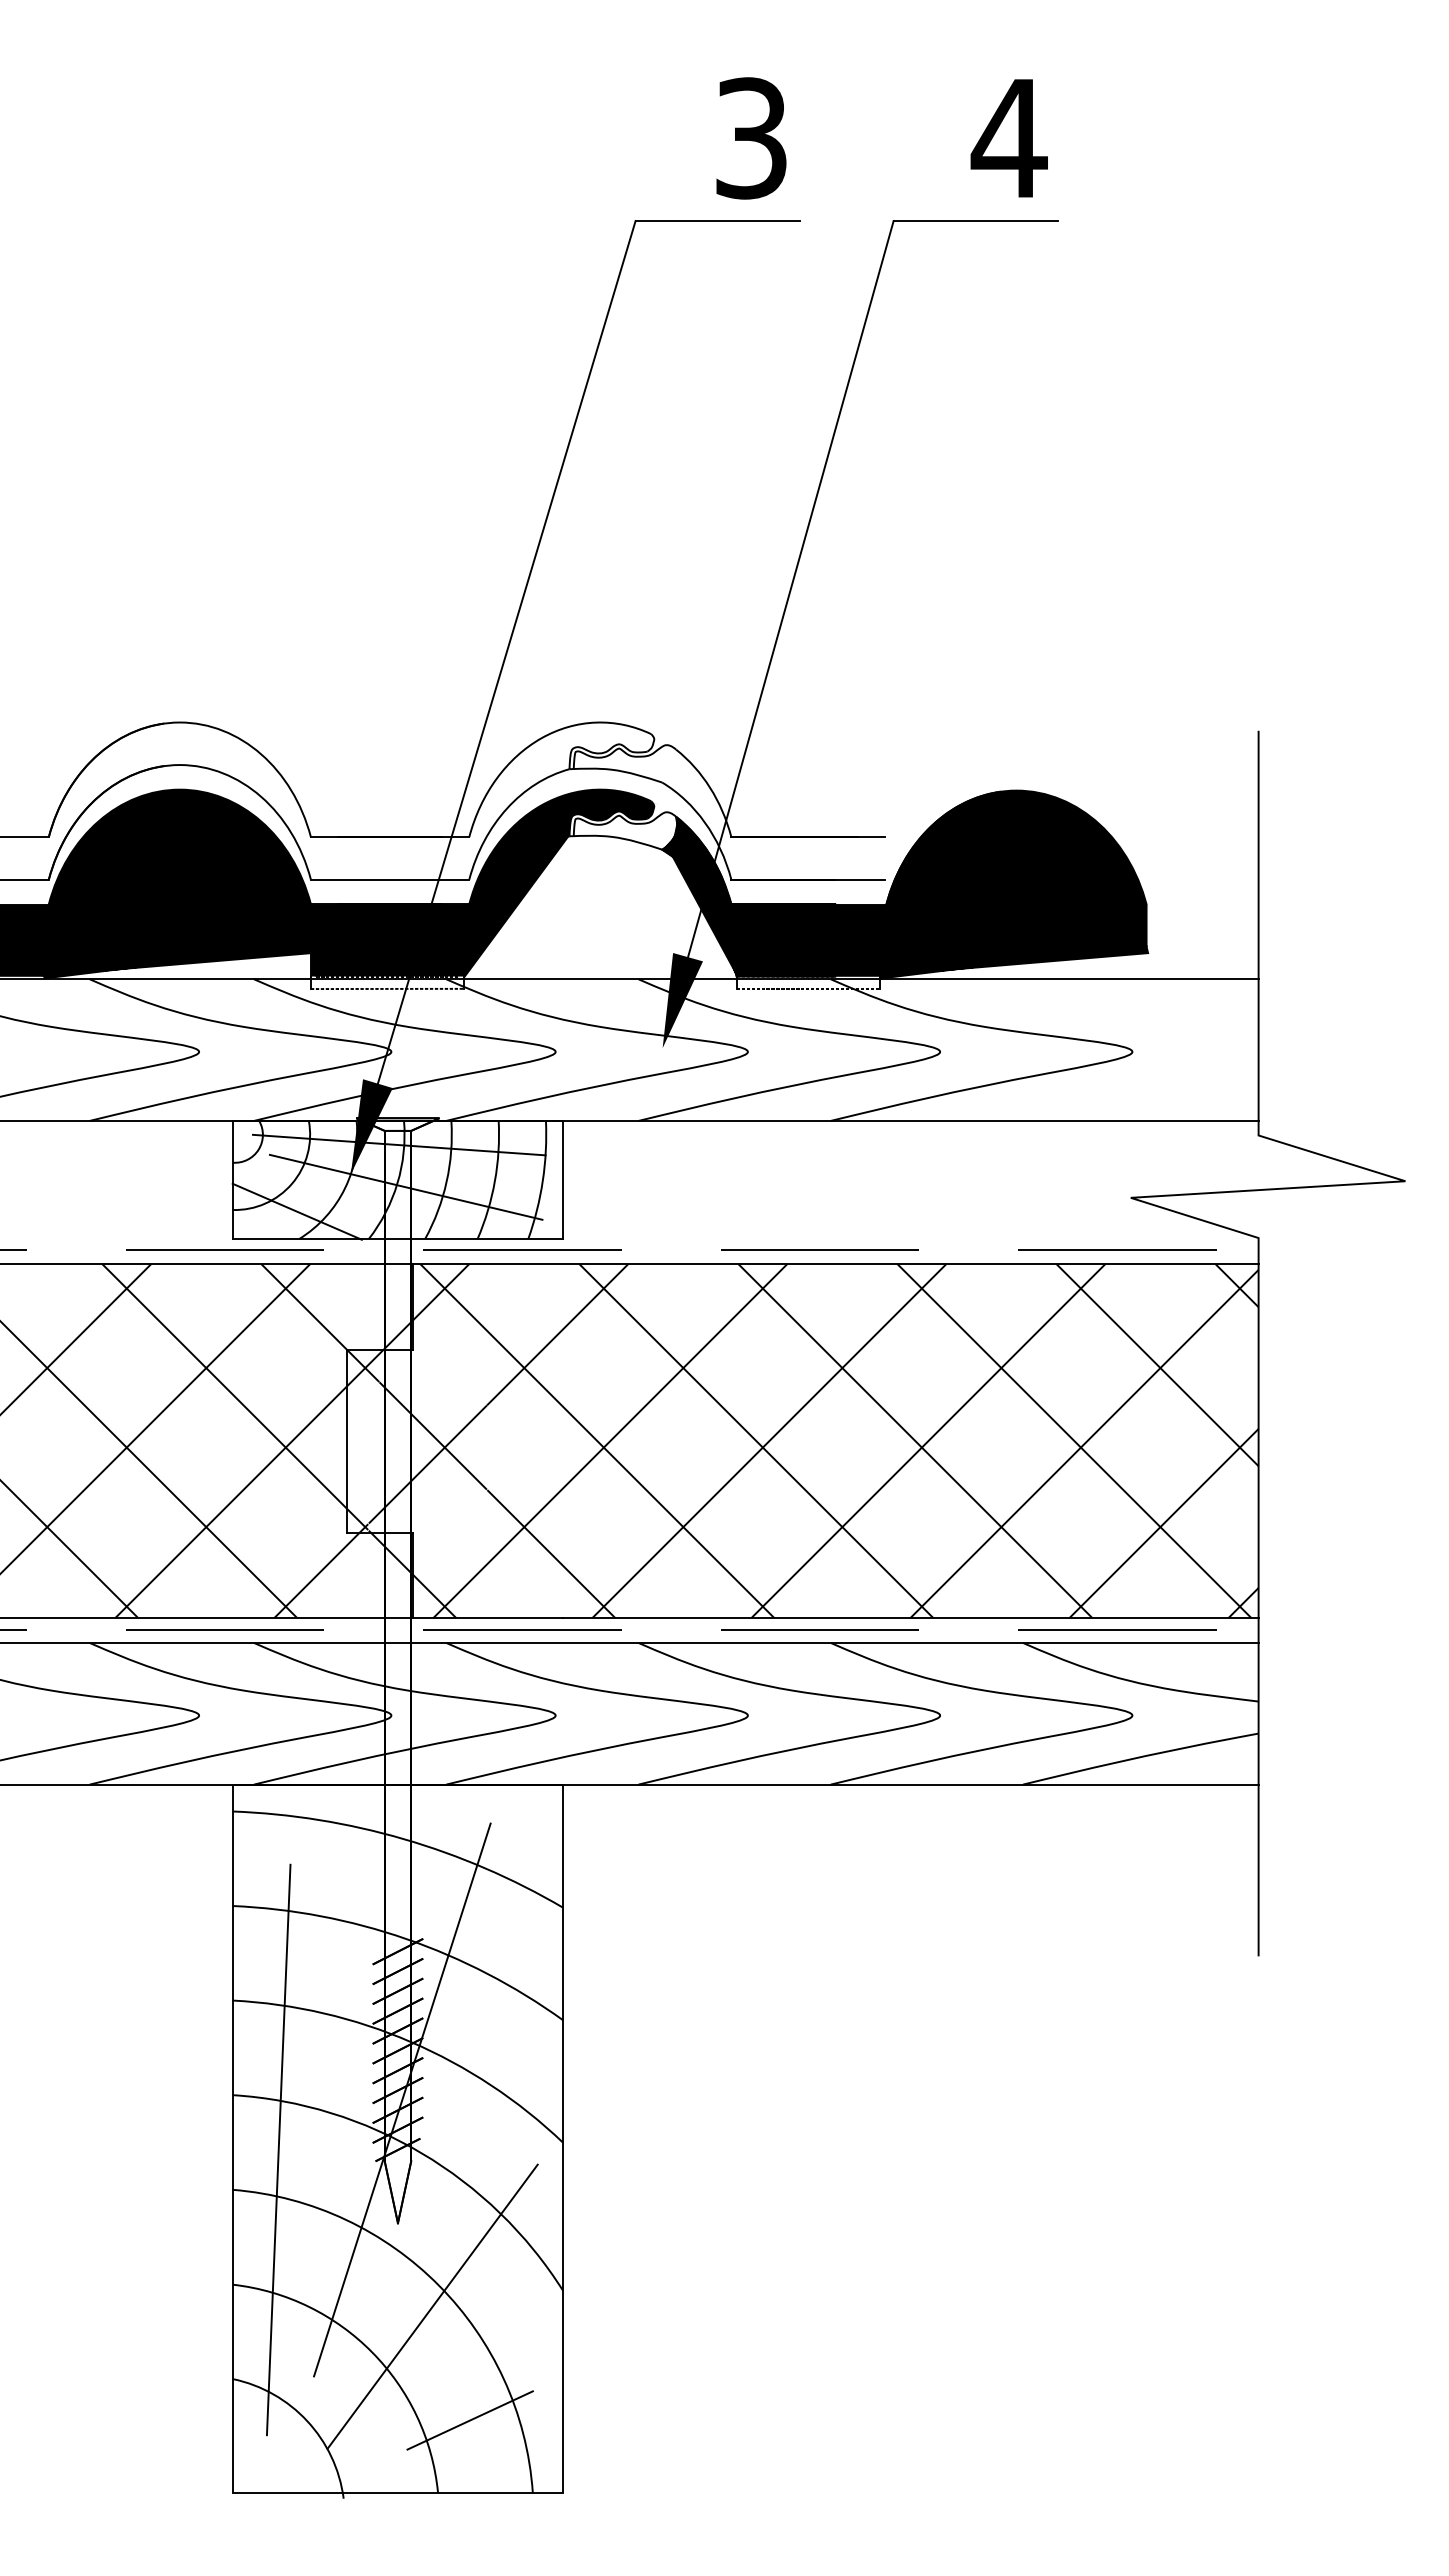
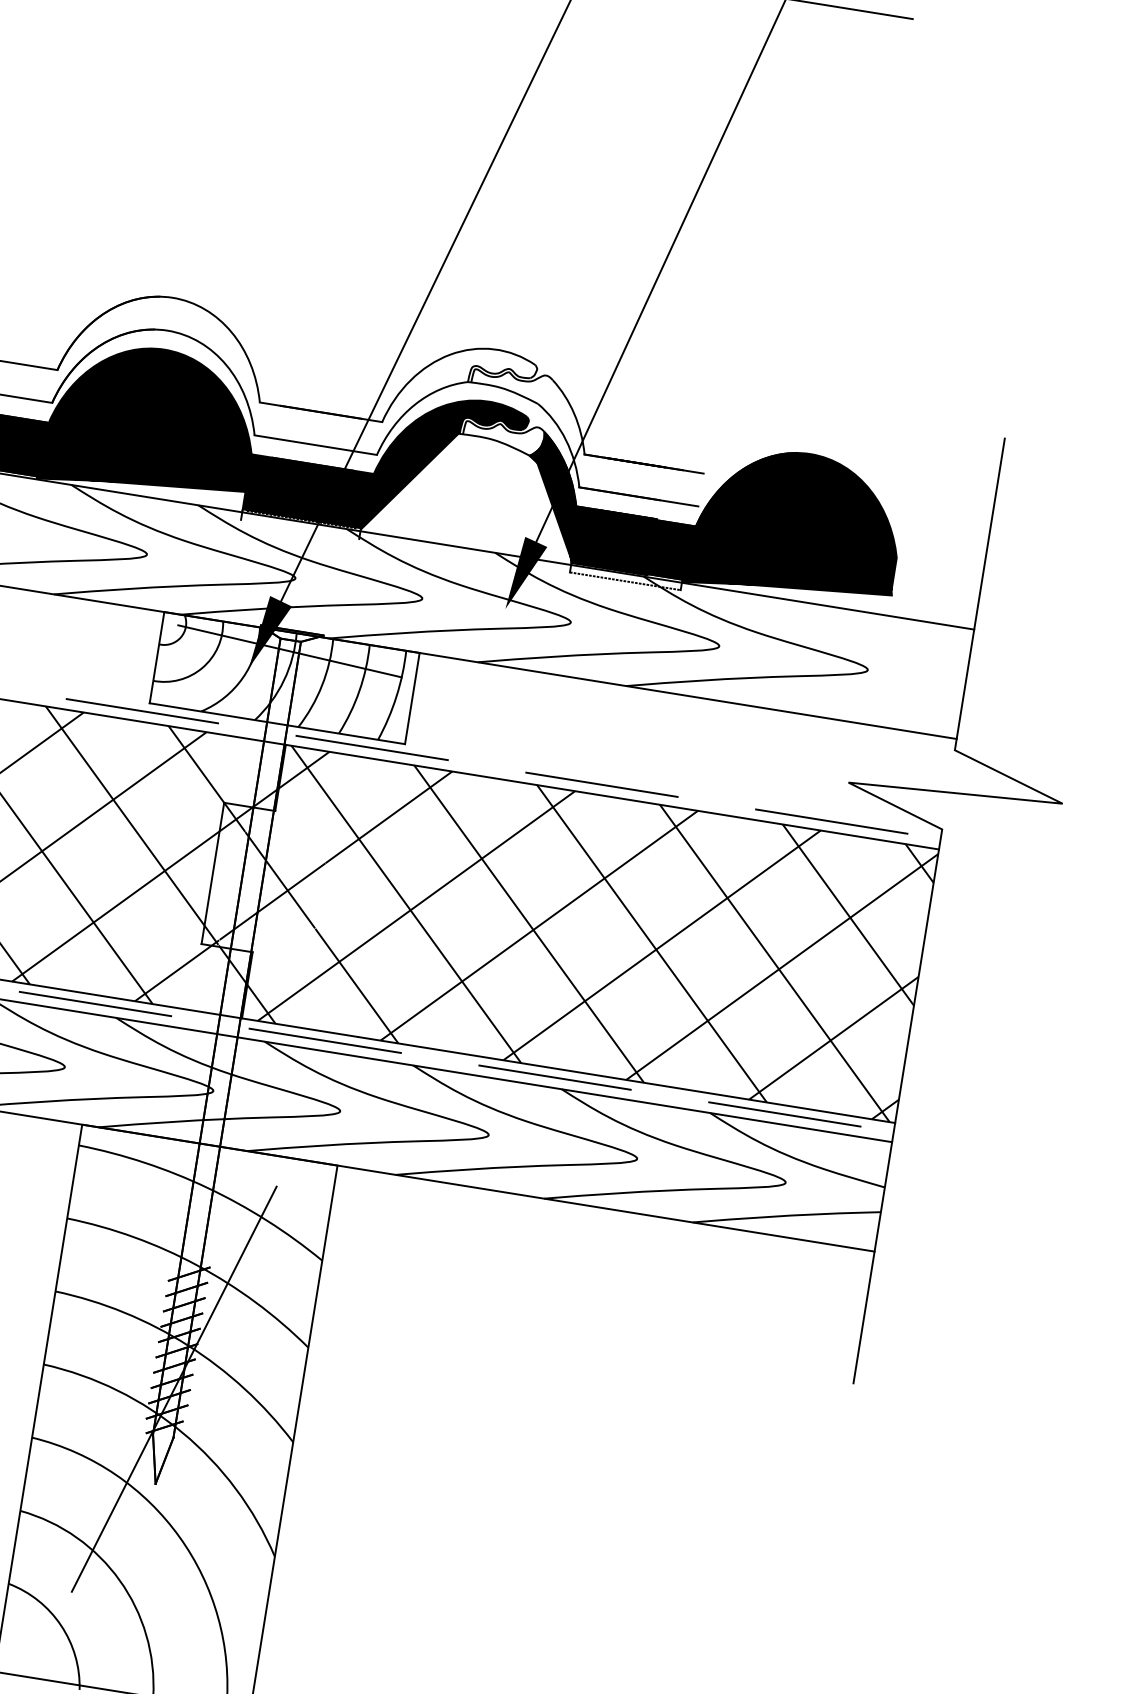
line: (386, 988) -> (299, 528), removed
line: (405, 1186) -> (289, 684), removed
line: (296, 1211) -> (202, 689), removed
line: (278, 2149) -> (72, 1412), removed
line: (432, 2306) -> (171, 1552), removed
line: (469, 2420) -> (186, 1645), removed

